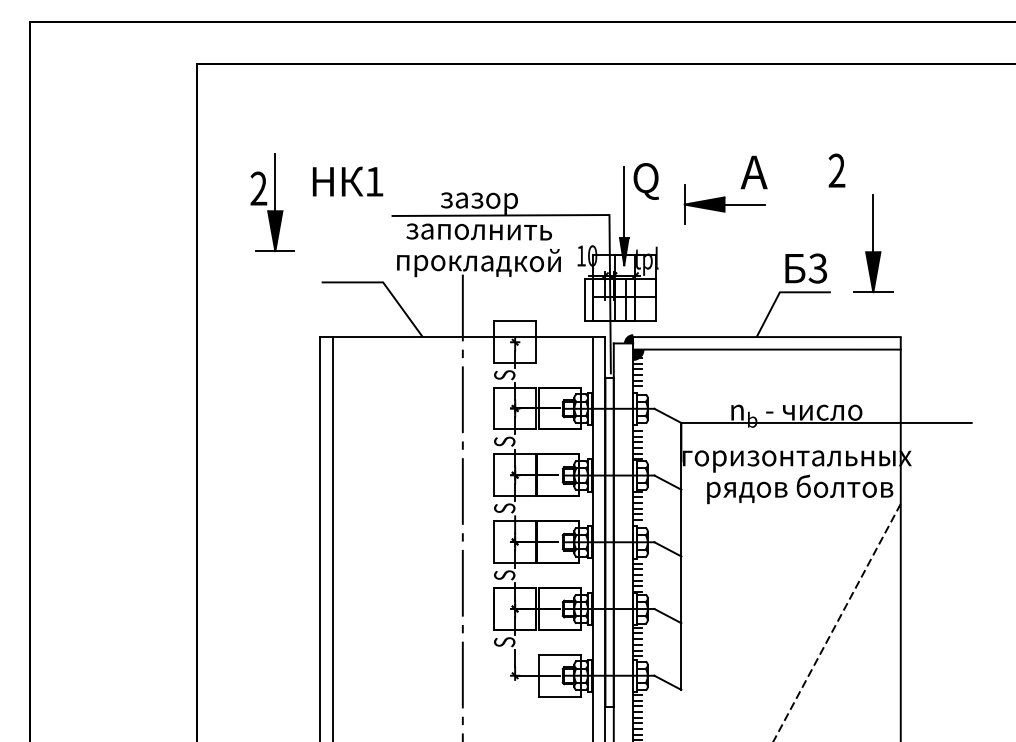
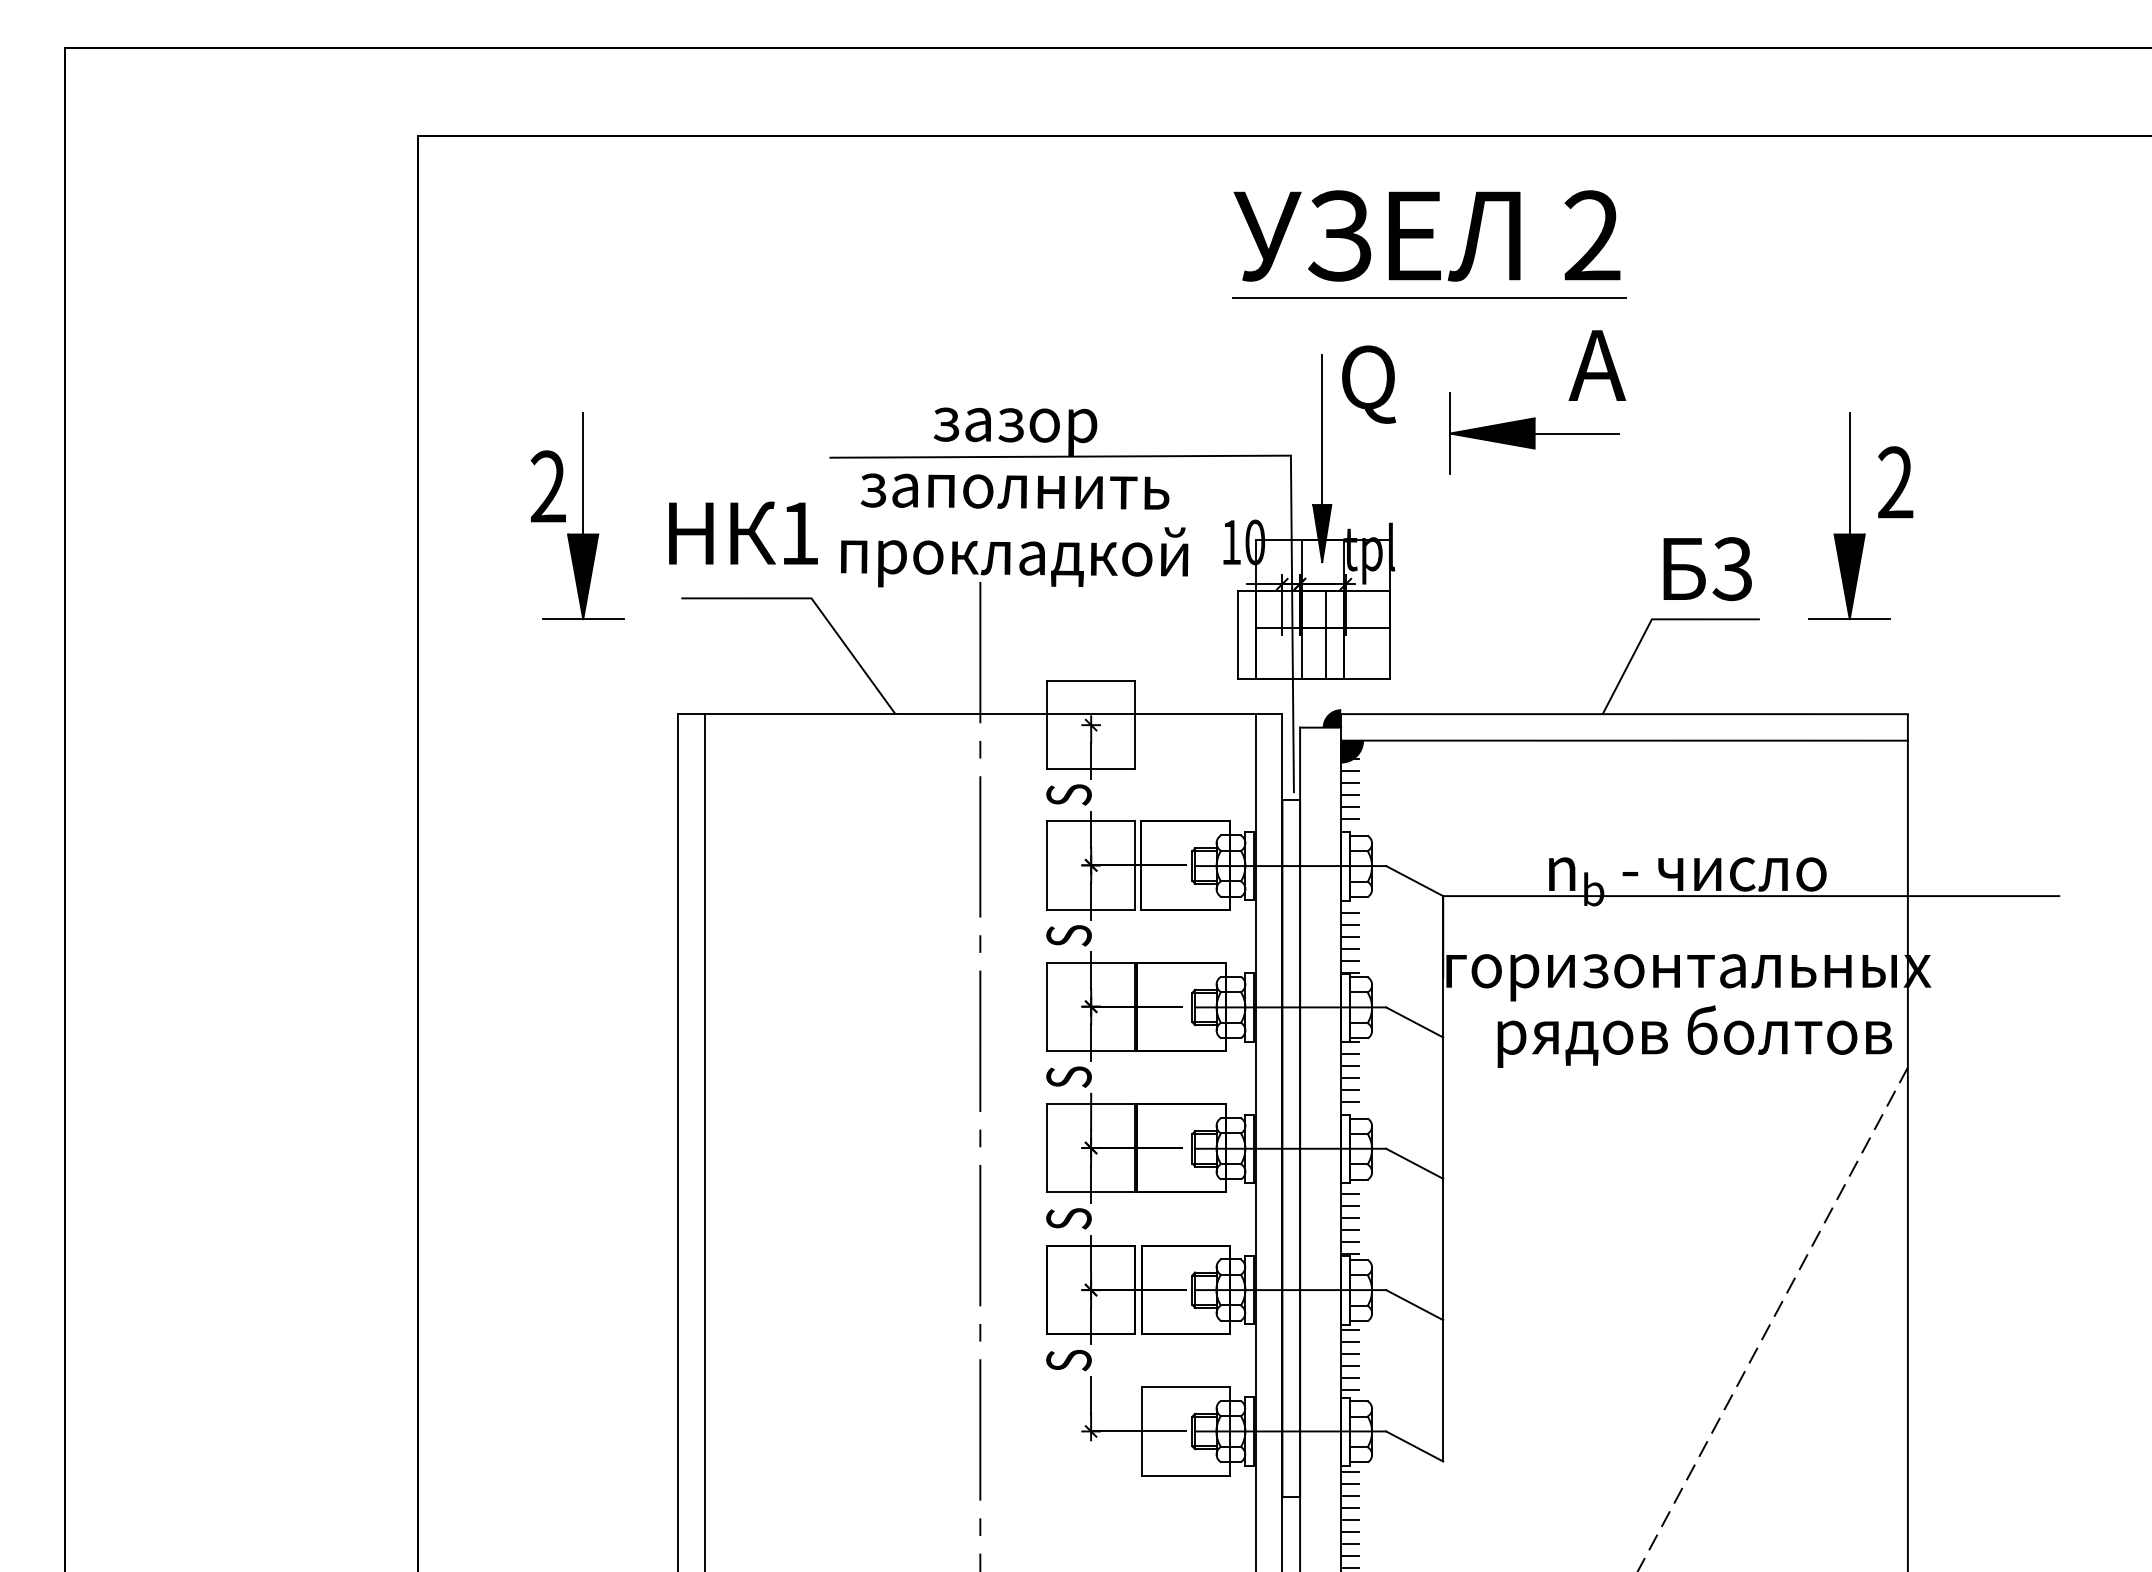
part: (674, 115) -> (1428, 244), added
text: (836, 170) -> (1894, 482), moved
text: (347, 181) -> (742, 532), moved
part: (272, 202) -> (577, 515), moved

